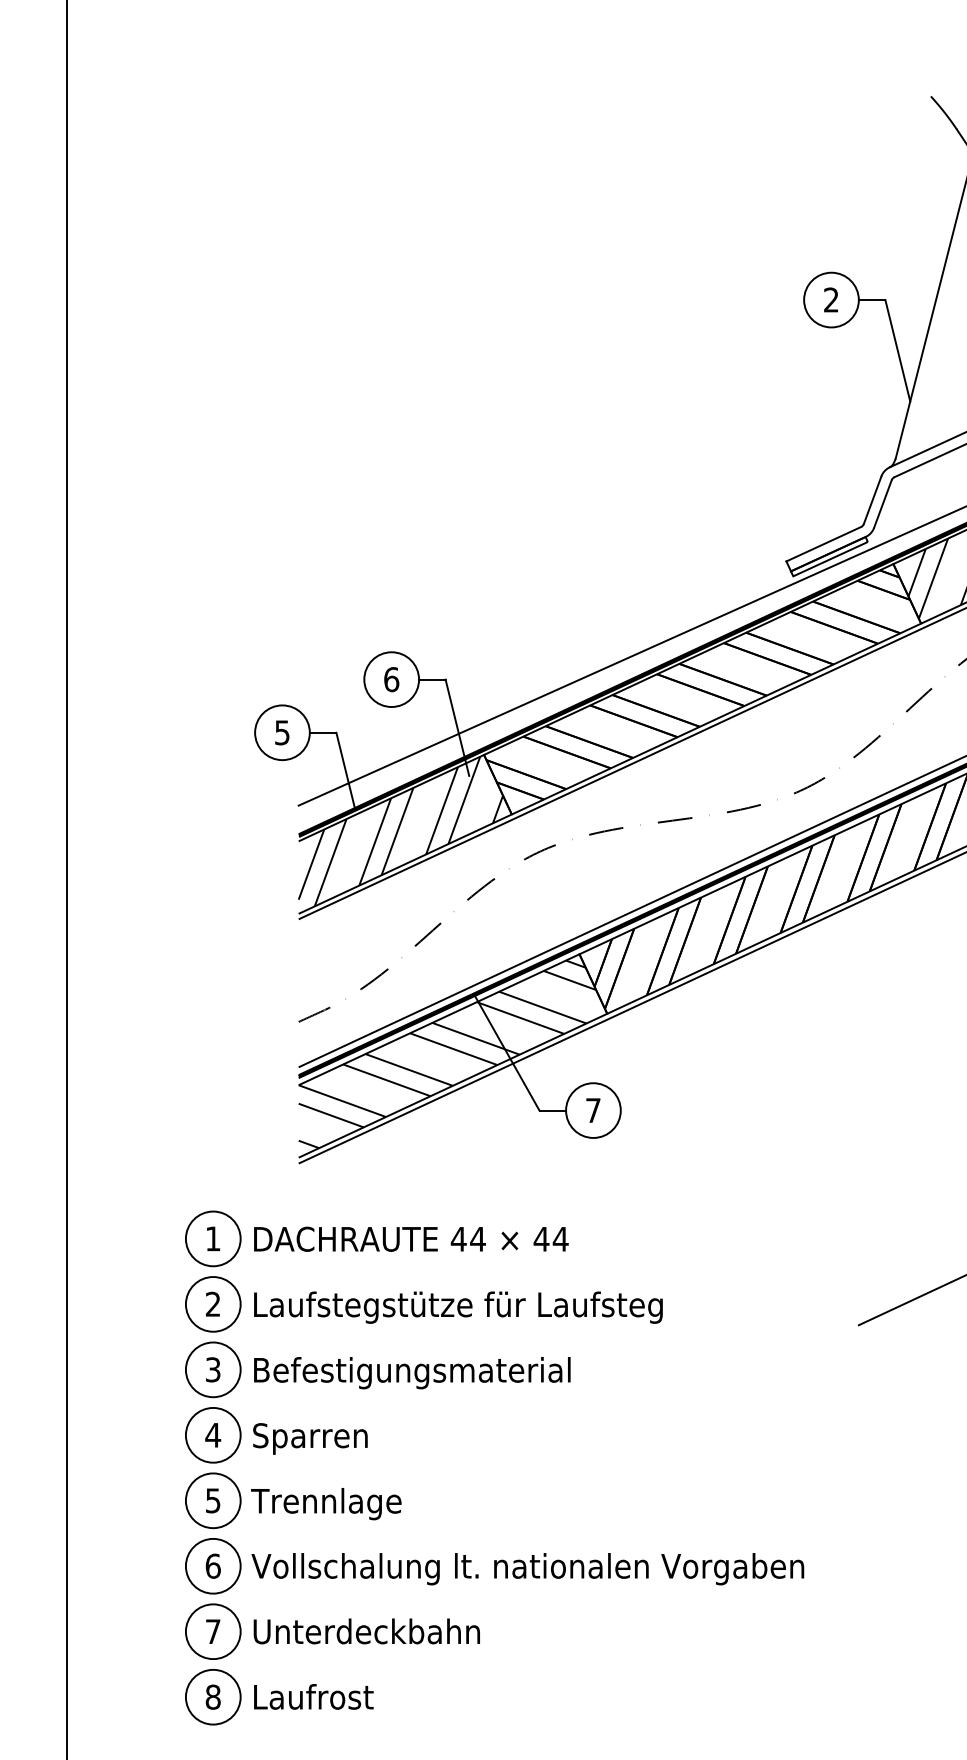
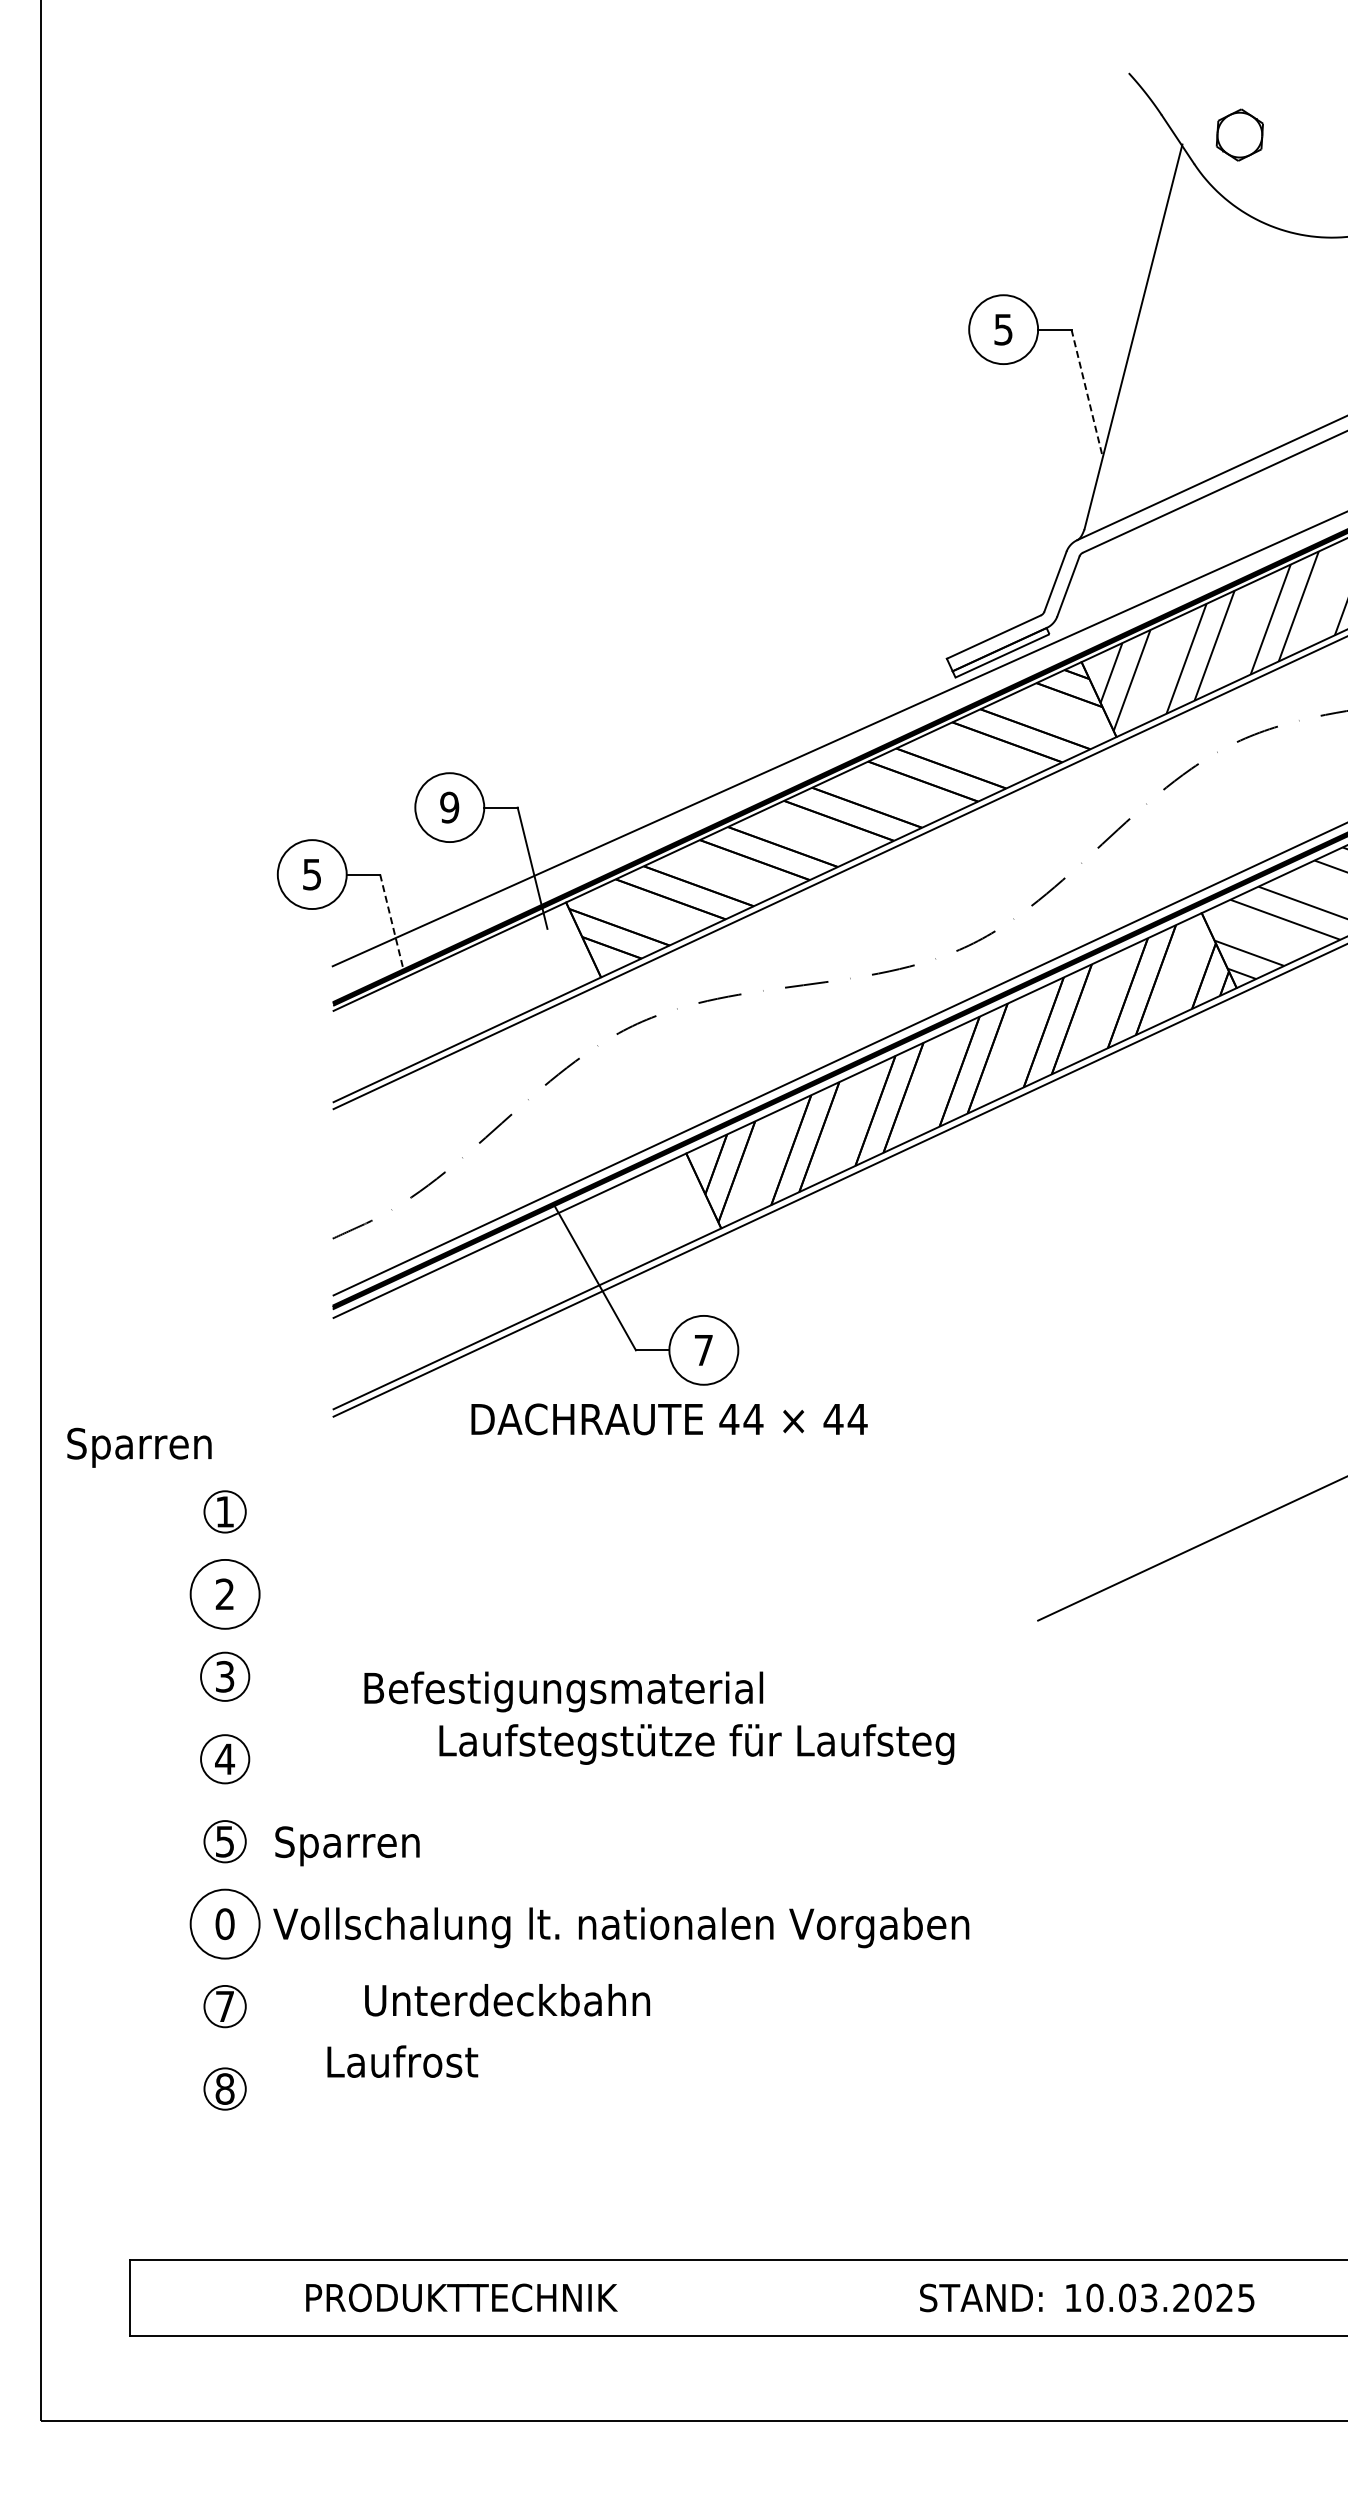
text: (831, 299) -> (1003, 329), 2 -> 5
line: (898, 350) -> (1087, 393), solid -> dashed
text: (391, 679) -> (449, 807), 6 -> 9
line: (346, 771) -> (392, 923), solid -> dashed
hatch: (400, 831) -> (461, 998), removed
hatch: (447, 1054) -> (519, 1279), removed
circle: (212, 1238) -> (224, 1511), size x0.6
text: (411, 1239) -> (669, 1419), moved
text: (458, 1307) -> (696, 1744), moved
circle: (212, 1369) -> (224, 1676), size x0.7
text: (412, 1372) -> (563, 1691), moved
circle: (212, 1434) -> (224, 1758), size x0.7
text: (310, 1438) -> (139, 1447), moved
circle: (212, 1500) -> (224, 1841), size x0.6
text: (326, 1503) -> (367, 1845), Trennlage -> Sparren
text: (212, 1565) -> (224, 1923), 6 -> 0
circle: (212, 1631) -> (224, 2006), size x0.6
text: (366, 1631) -> (507, 2000), moved
circle: (212, 1696) -> (224, 2088), size x0.6
text: (313, 1696) -> (402, 2061), moved

